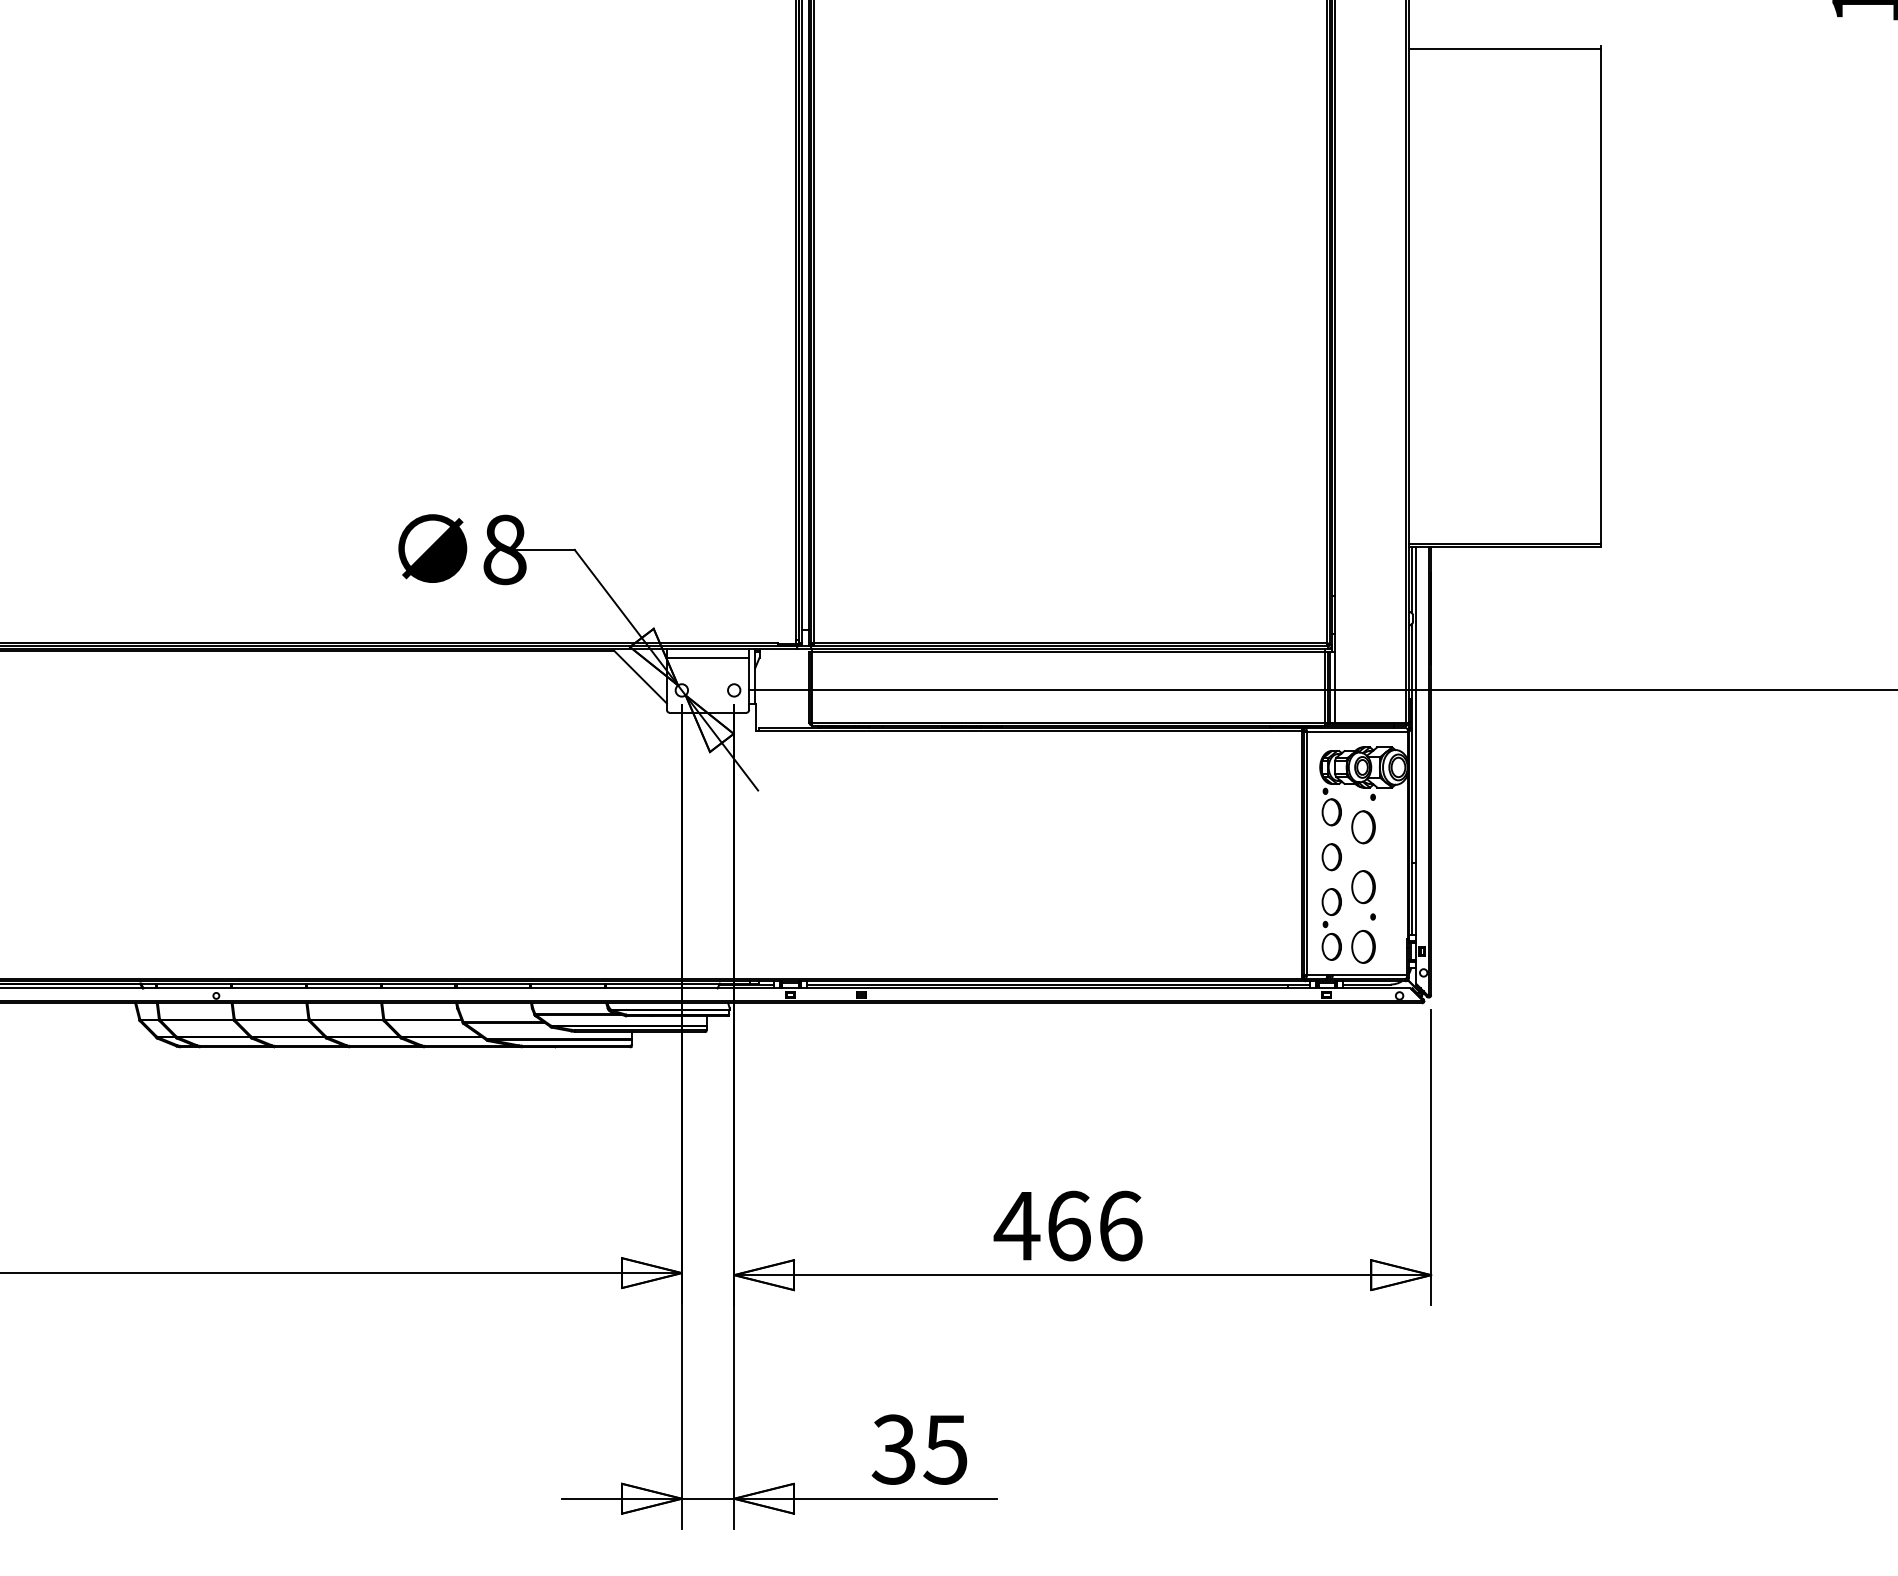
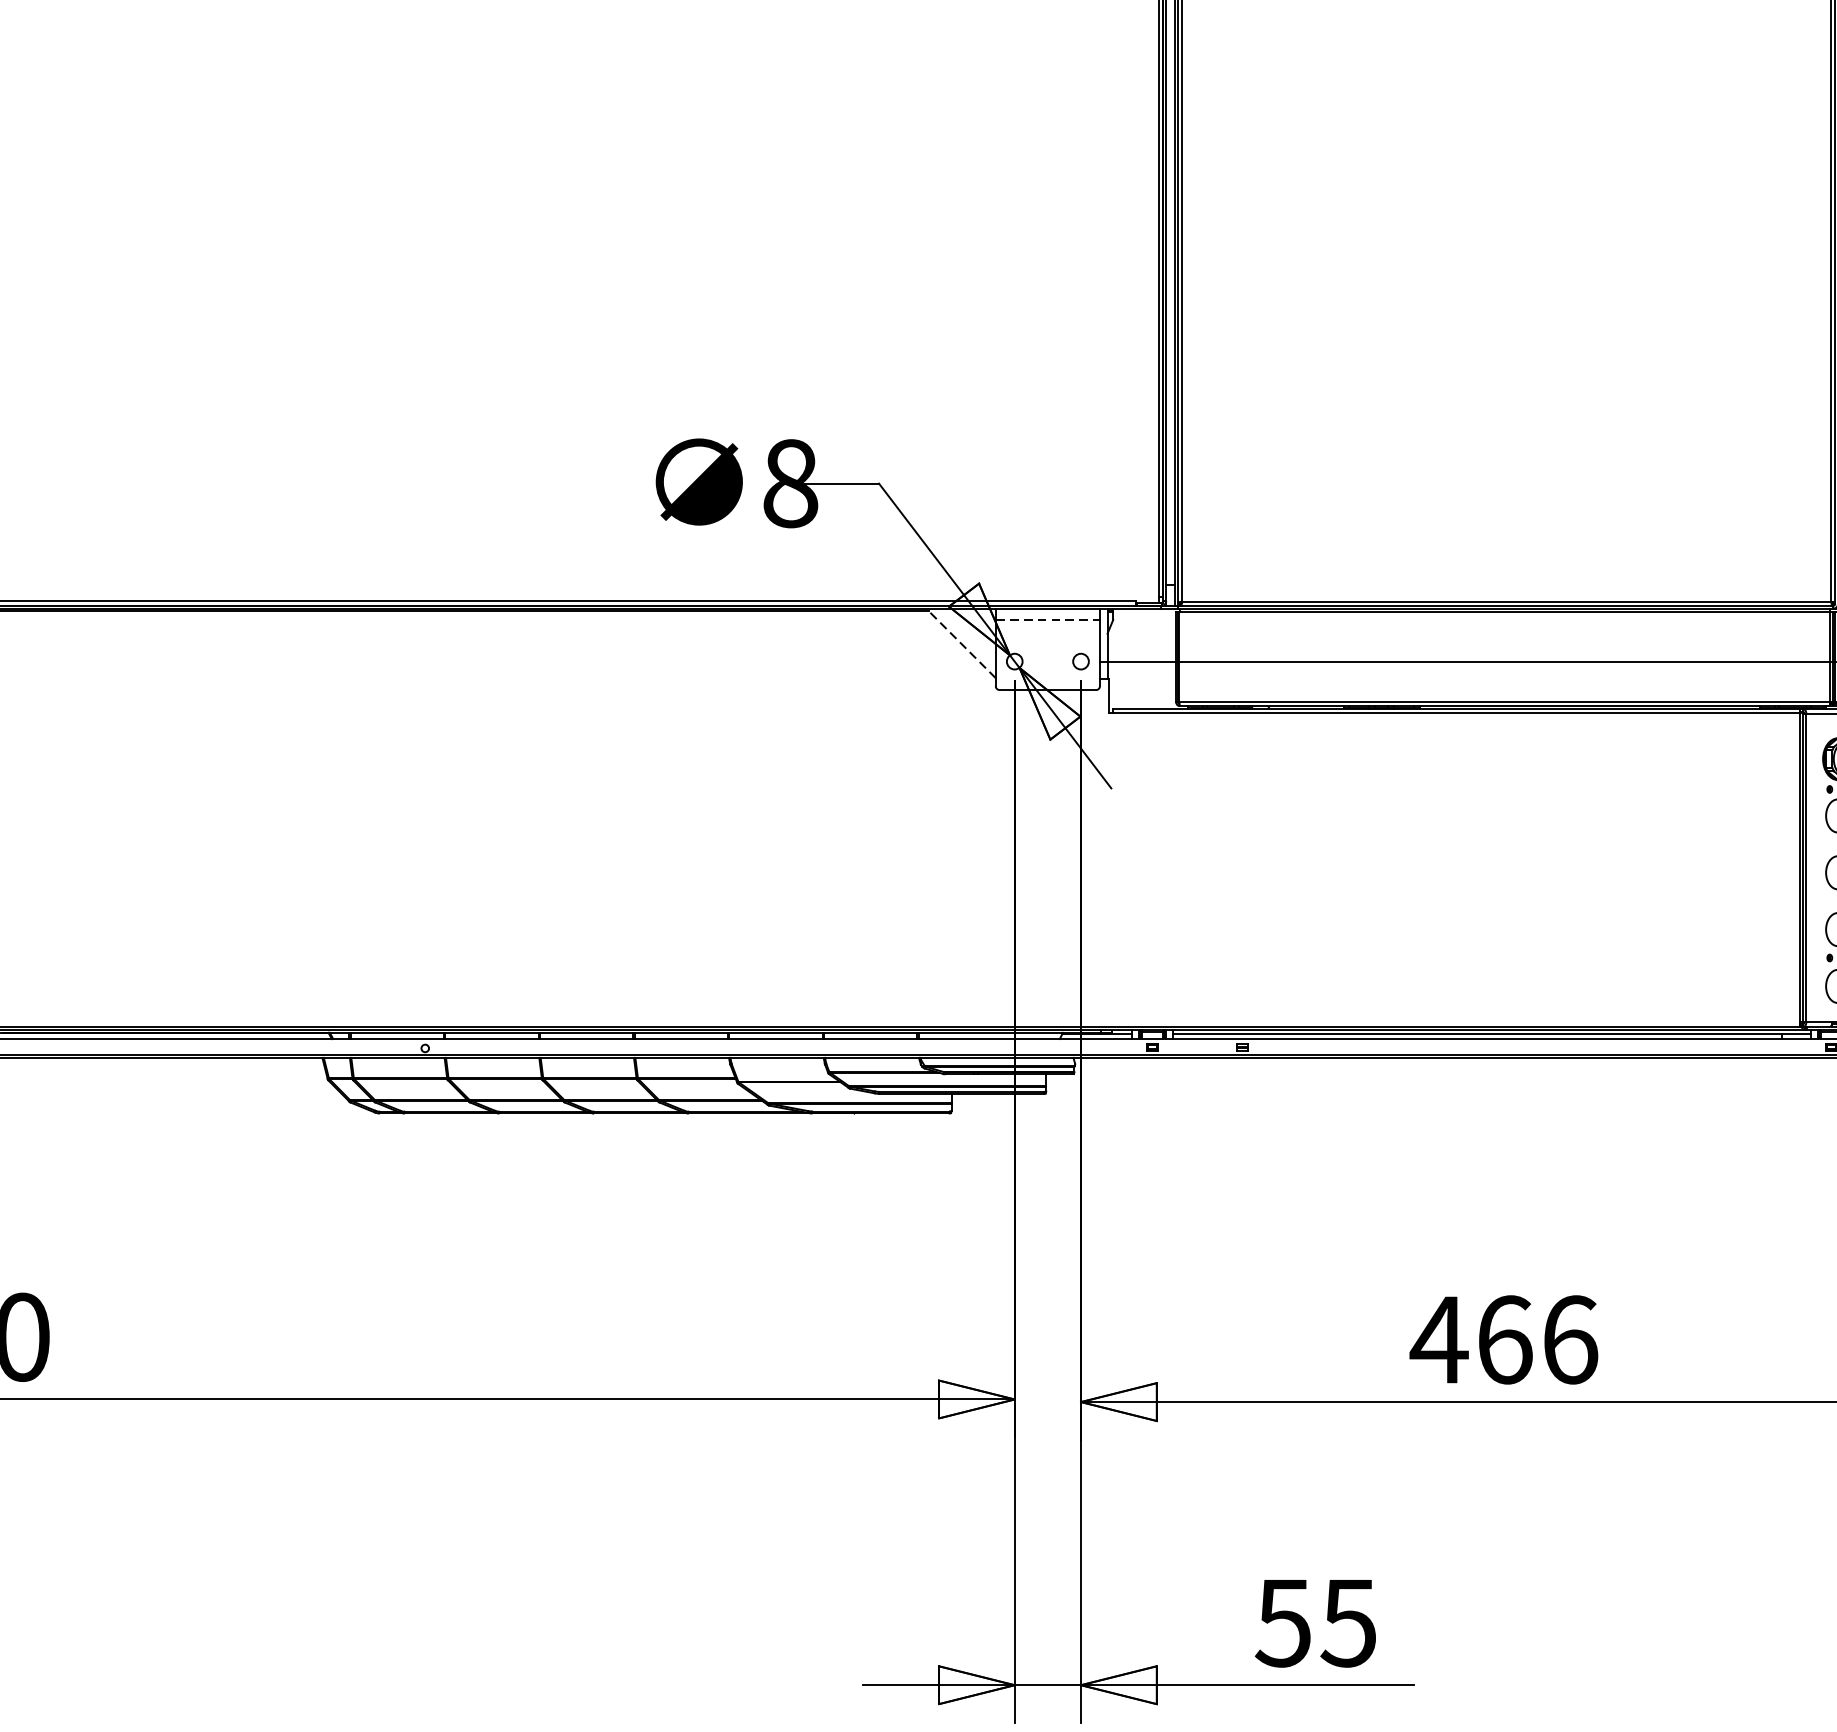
line: (708, 657) -> (1048, 619), solid -> dashed
line: (640, 676) -> (962, 643), solid -> dashed
text: (893, 1449) -> (1282, 1622), 35 -> 55

